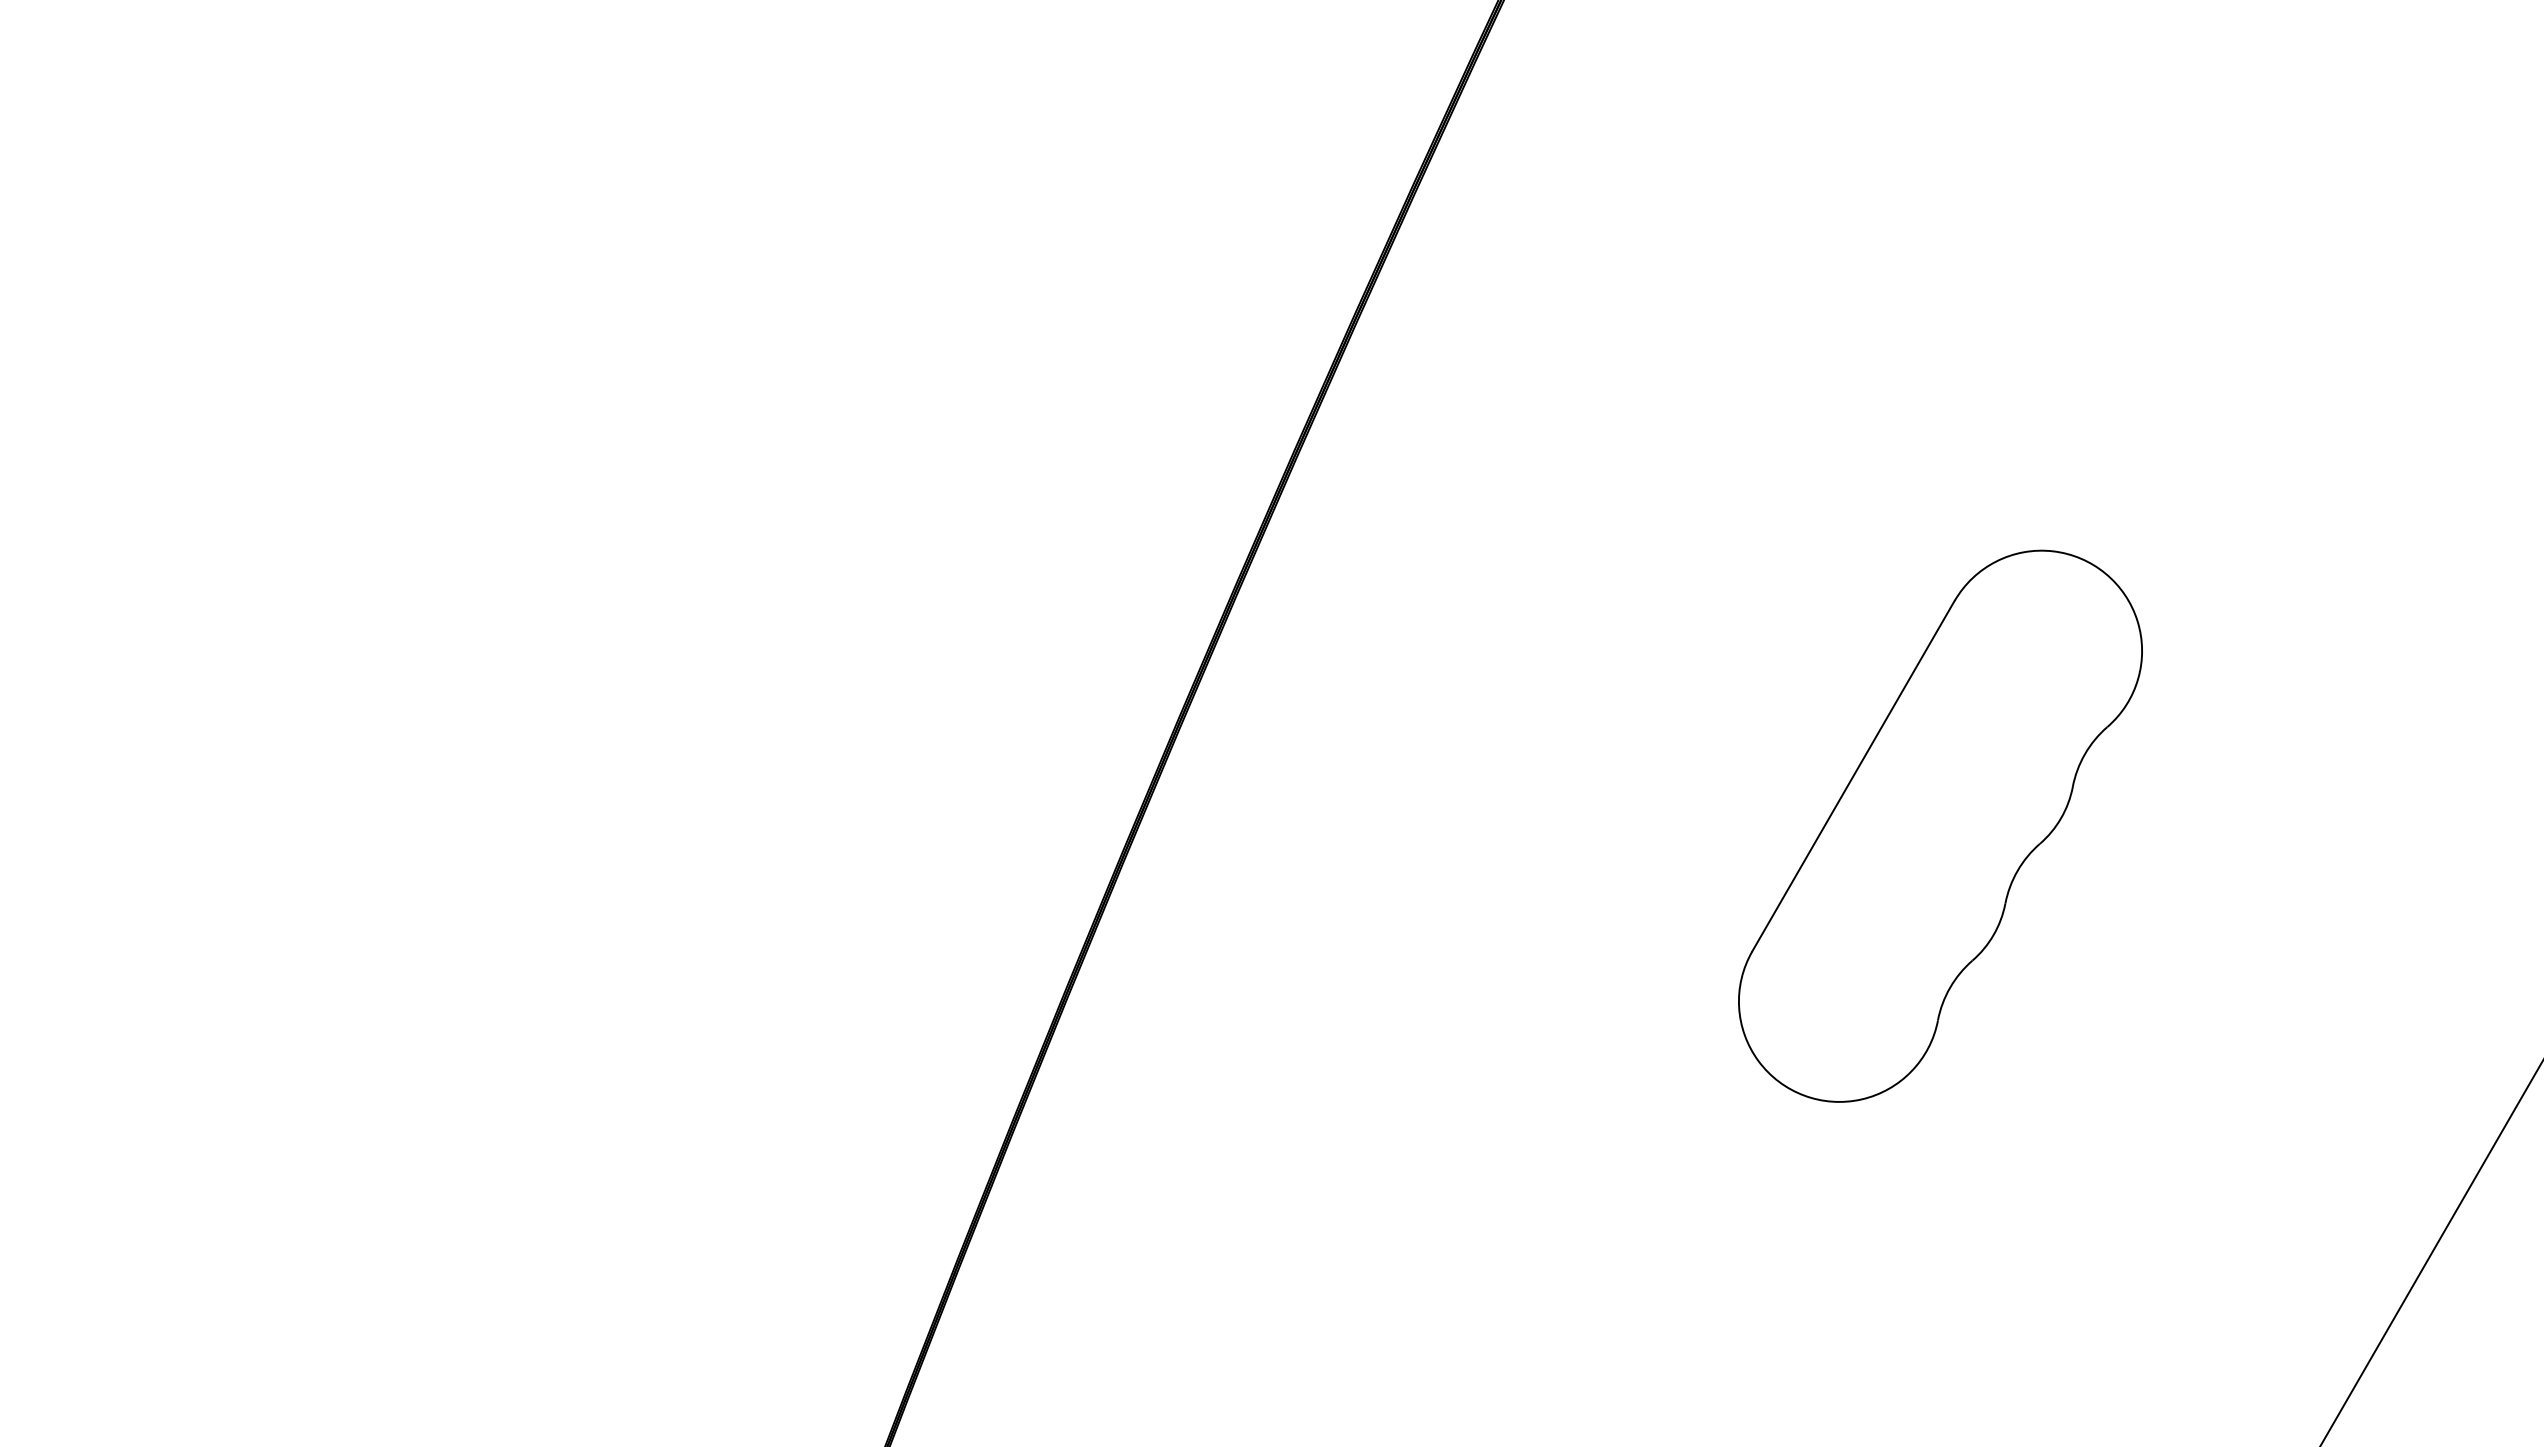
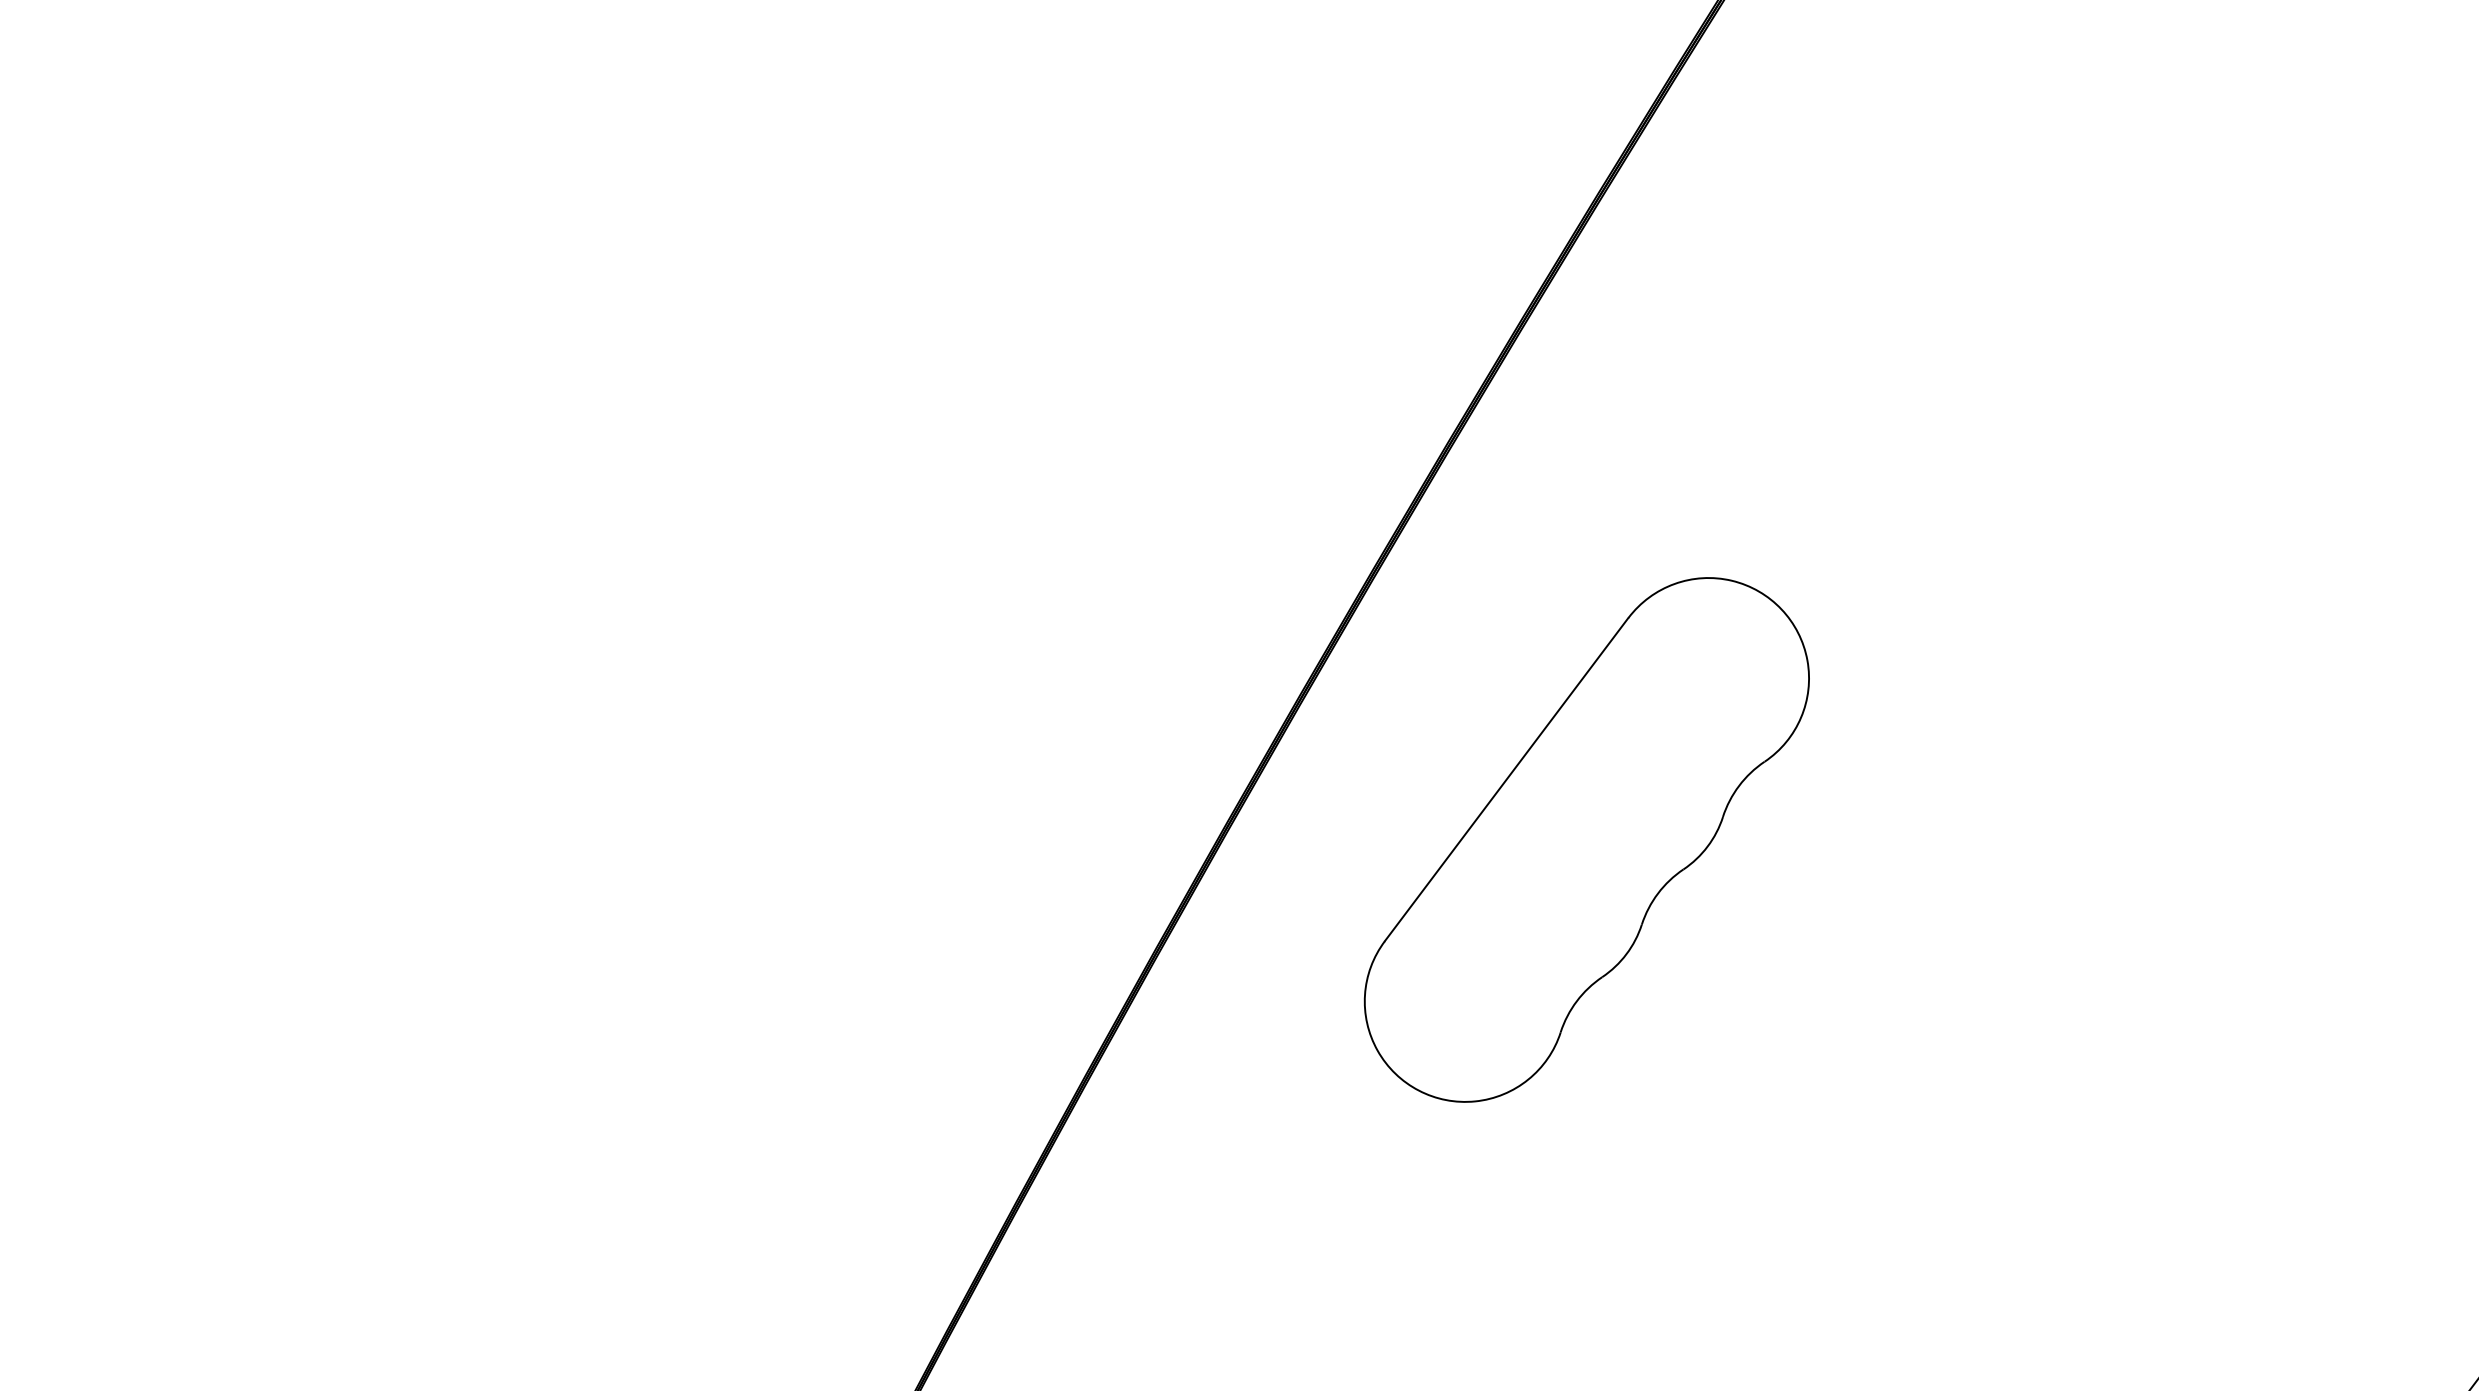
part: (1940, 825) -> (1586, 839), moved

